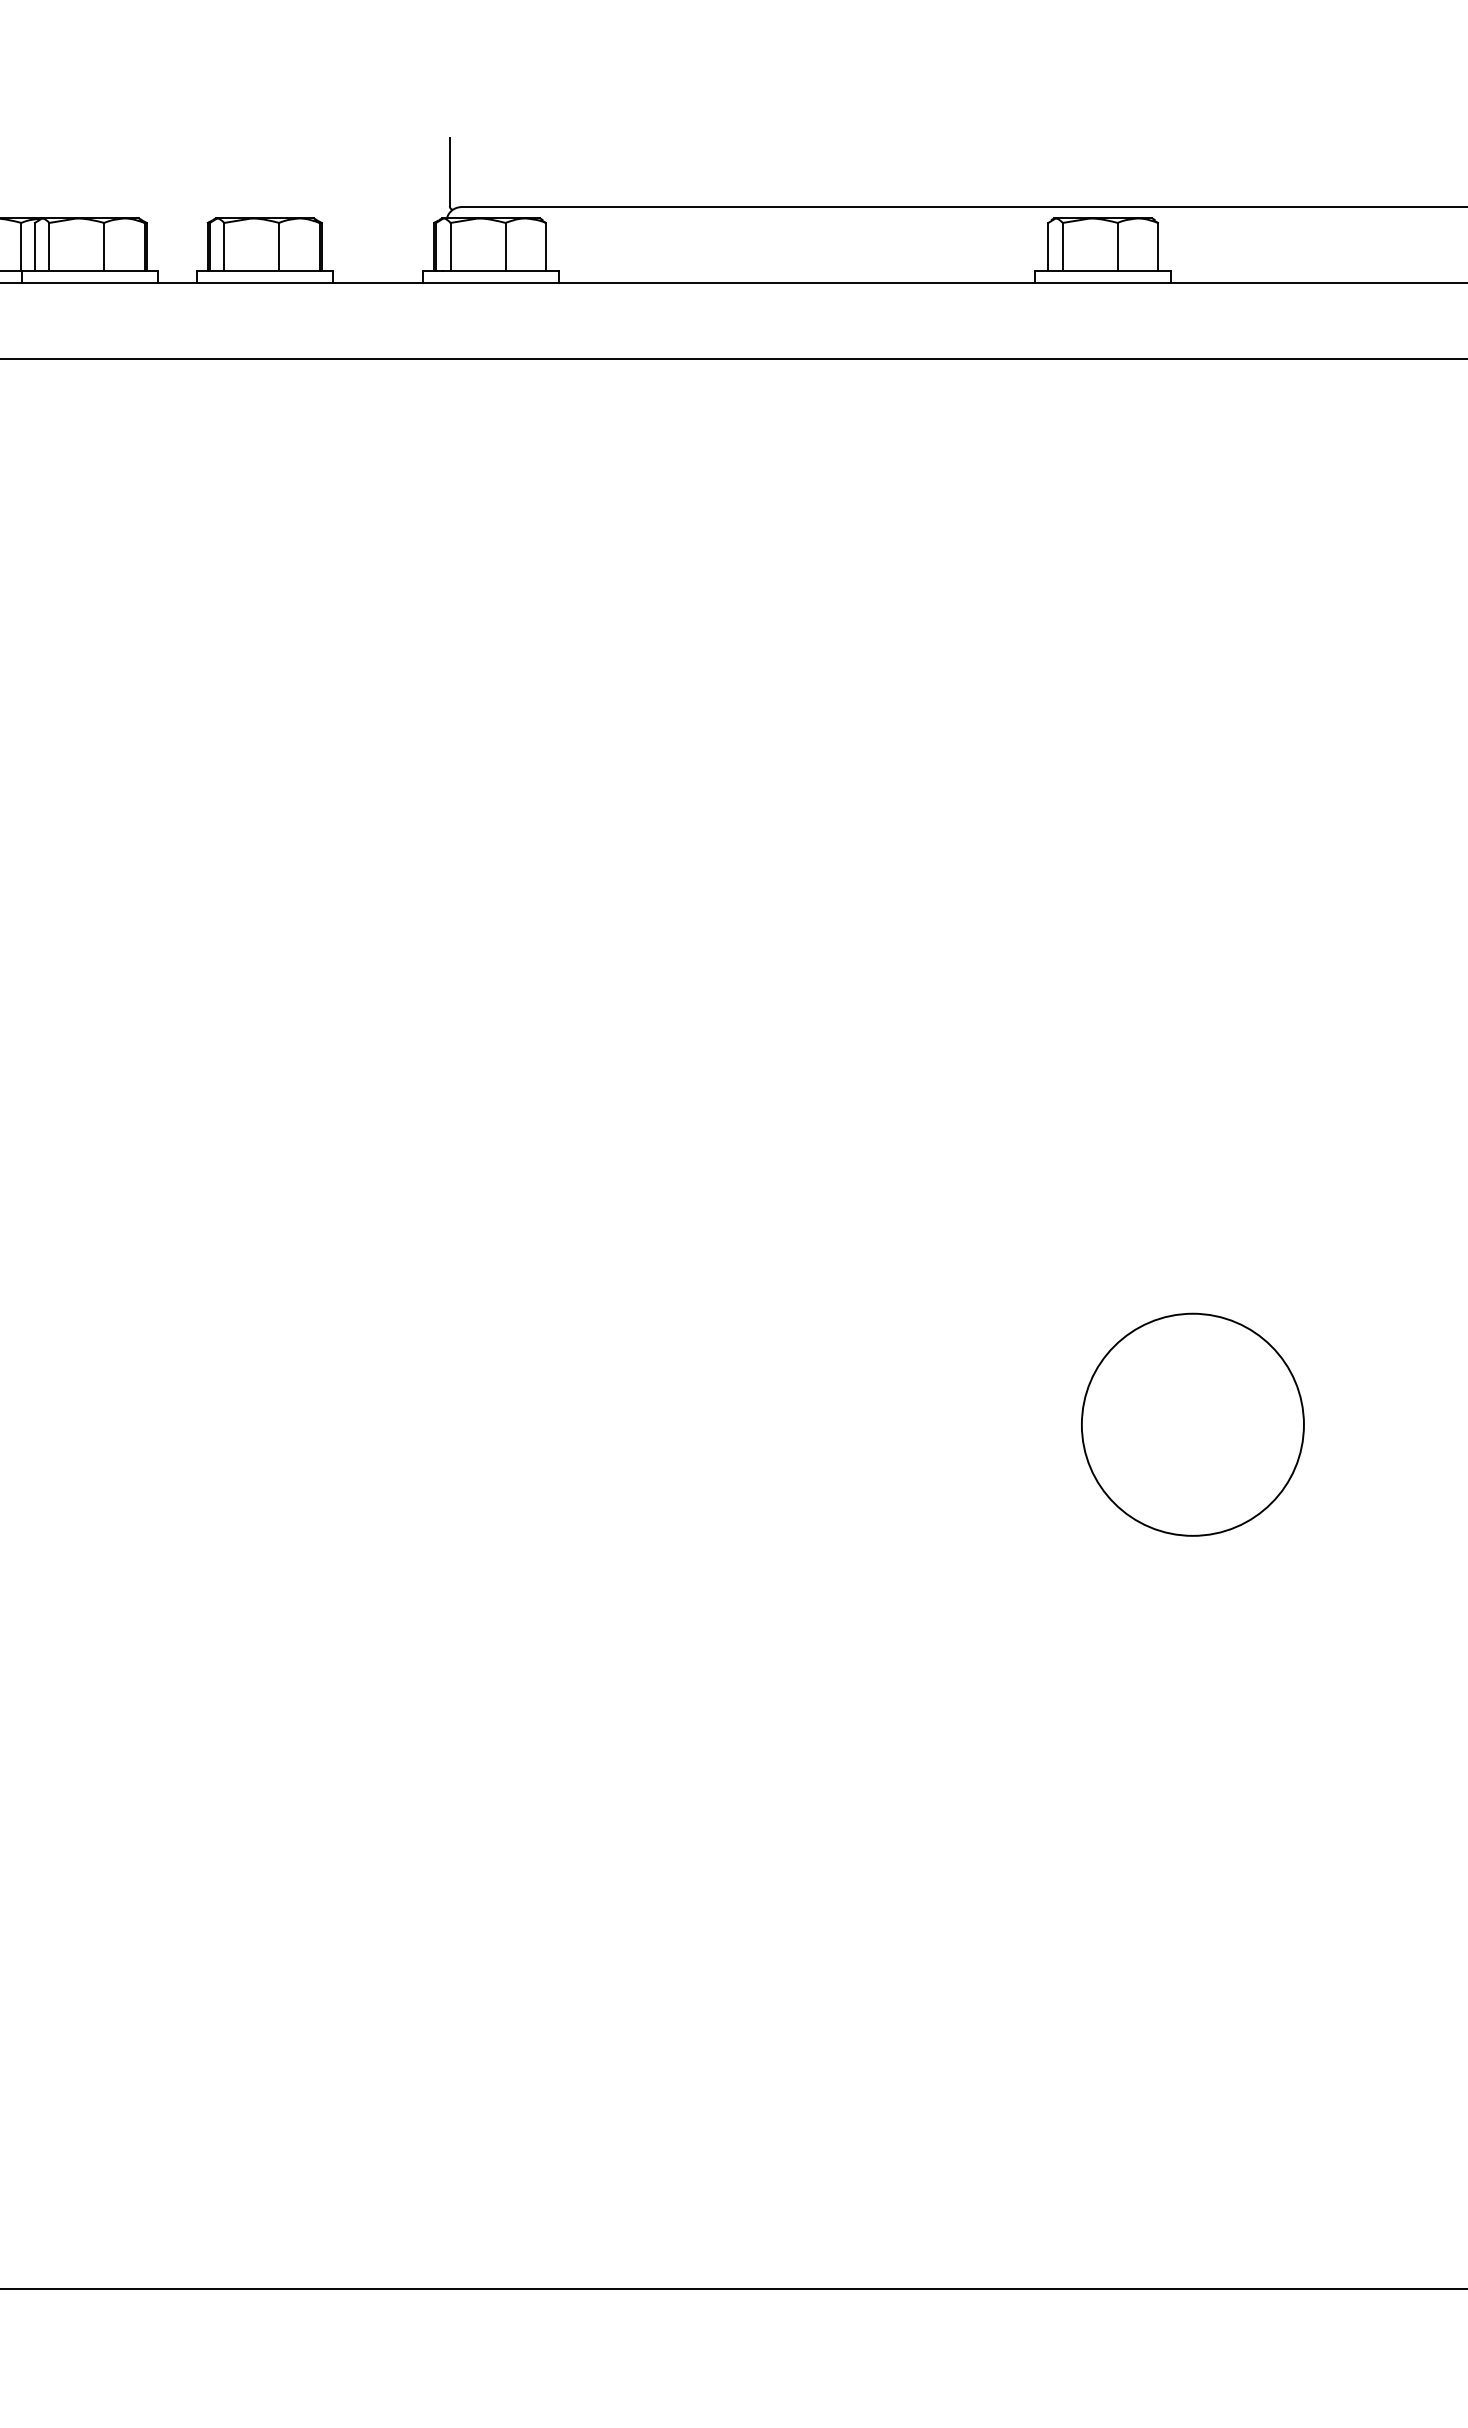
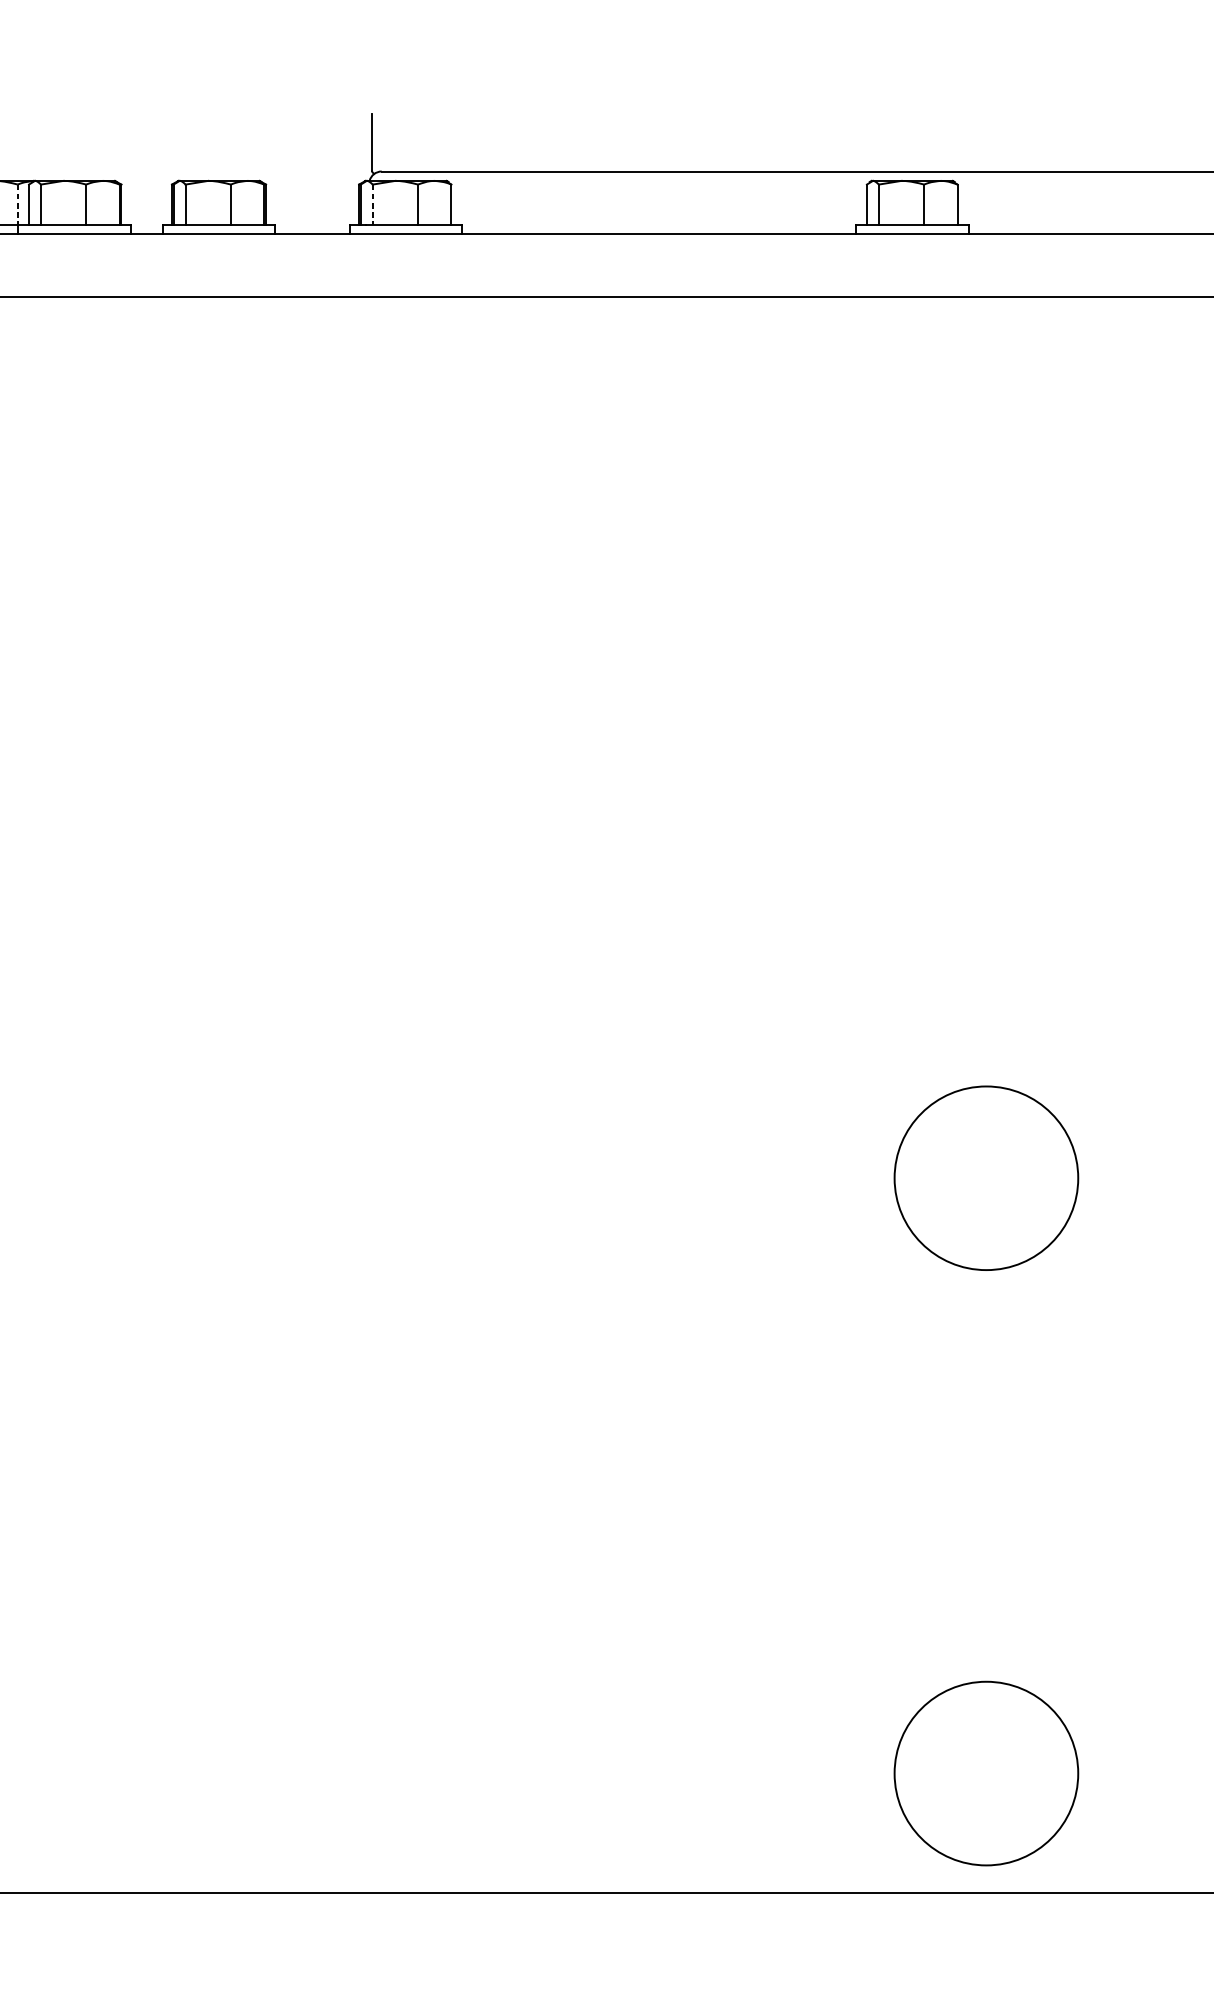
line: (21, 247) -> (17, 204), solid -> dashed
line: (450, 247) -> (372, 204), solid -> dashed
part: (1192, 2144) -> (986, 1773), added

